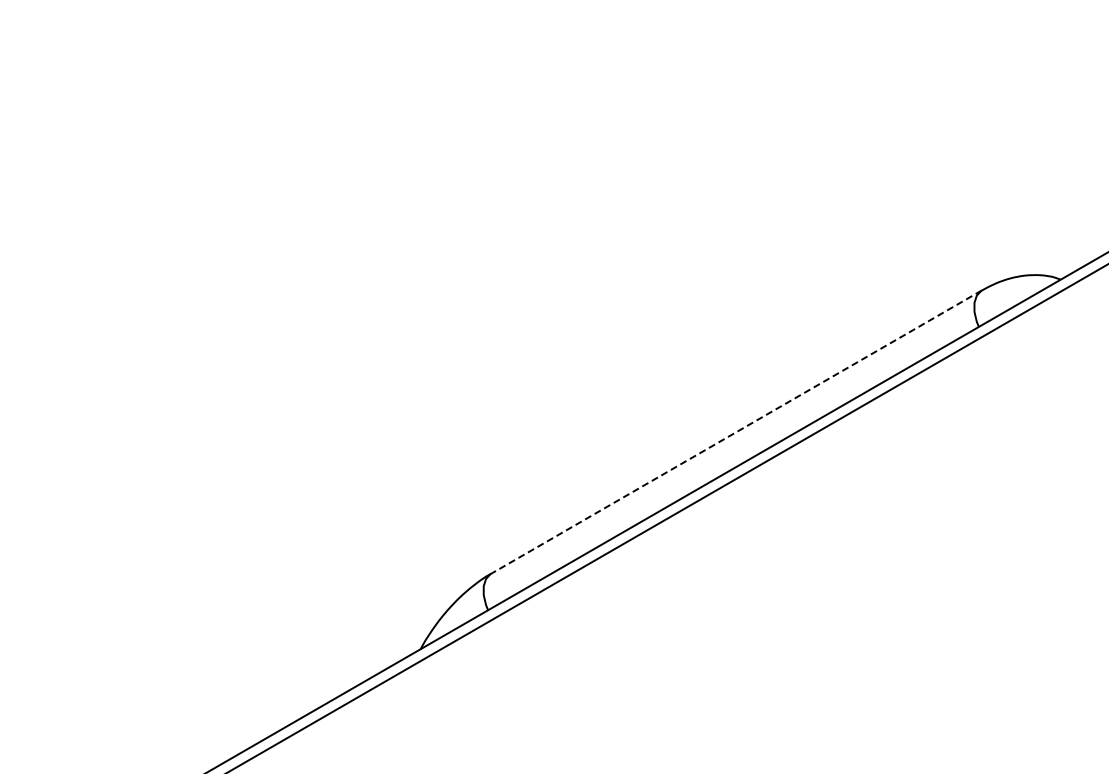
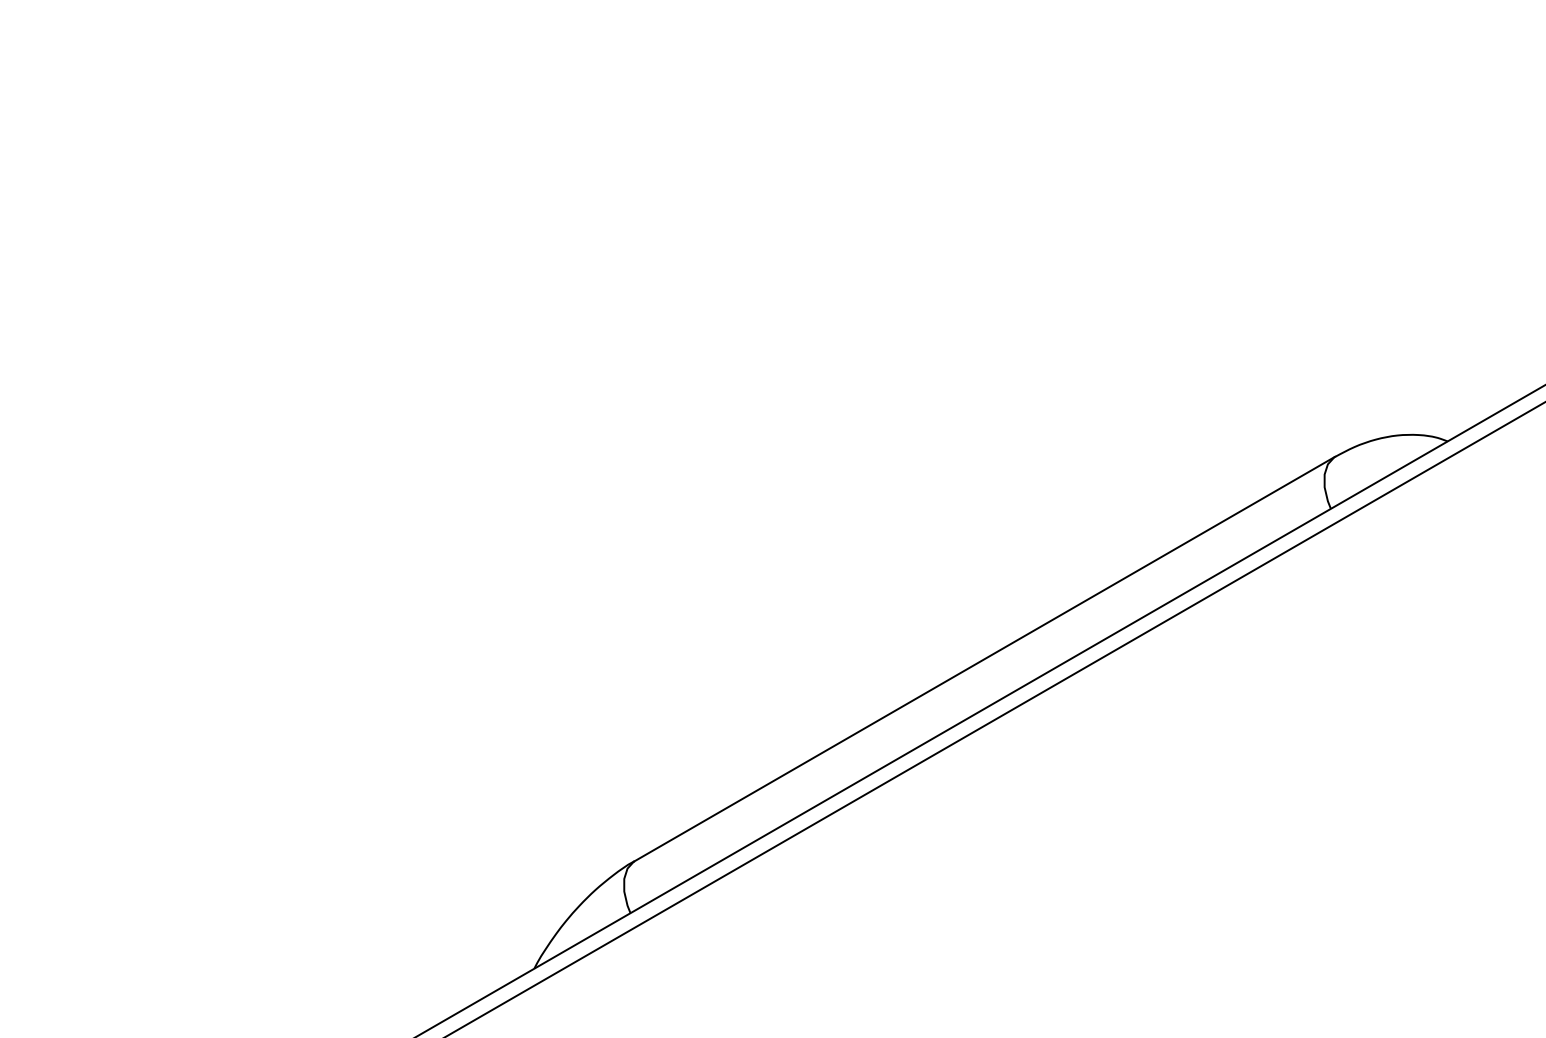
line: (735, 432) -> (983, 659), dashed -> solid

